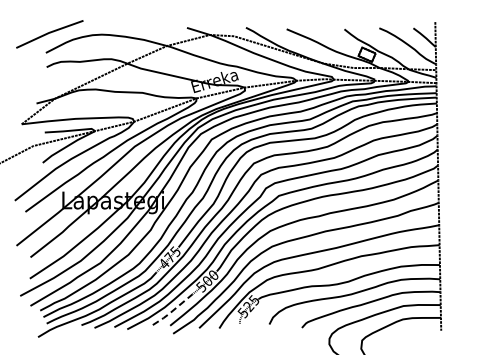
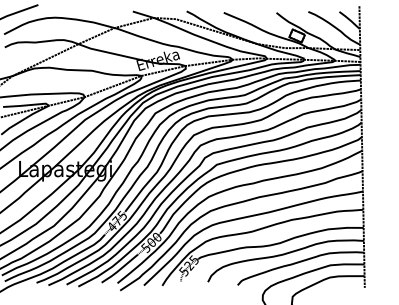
line: (172, 310) -> (119, 269), dashed -> solid

